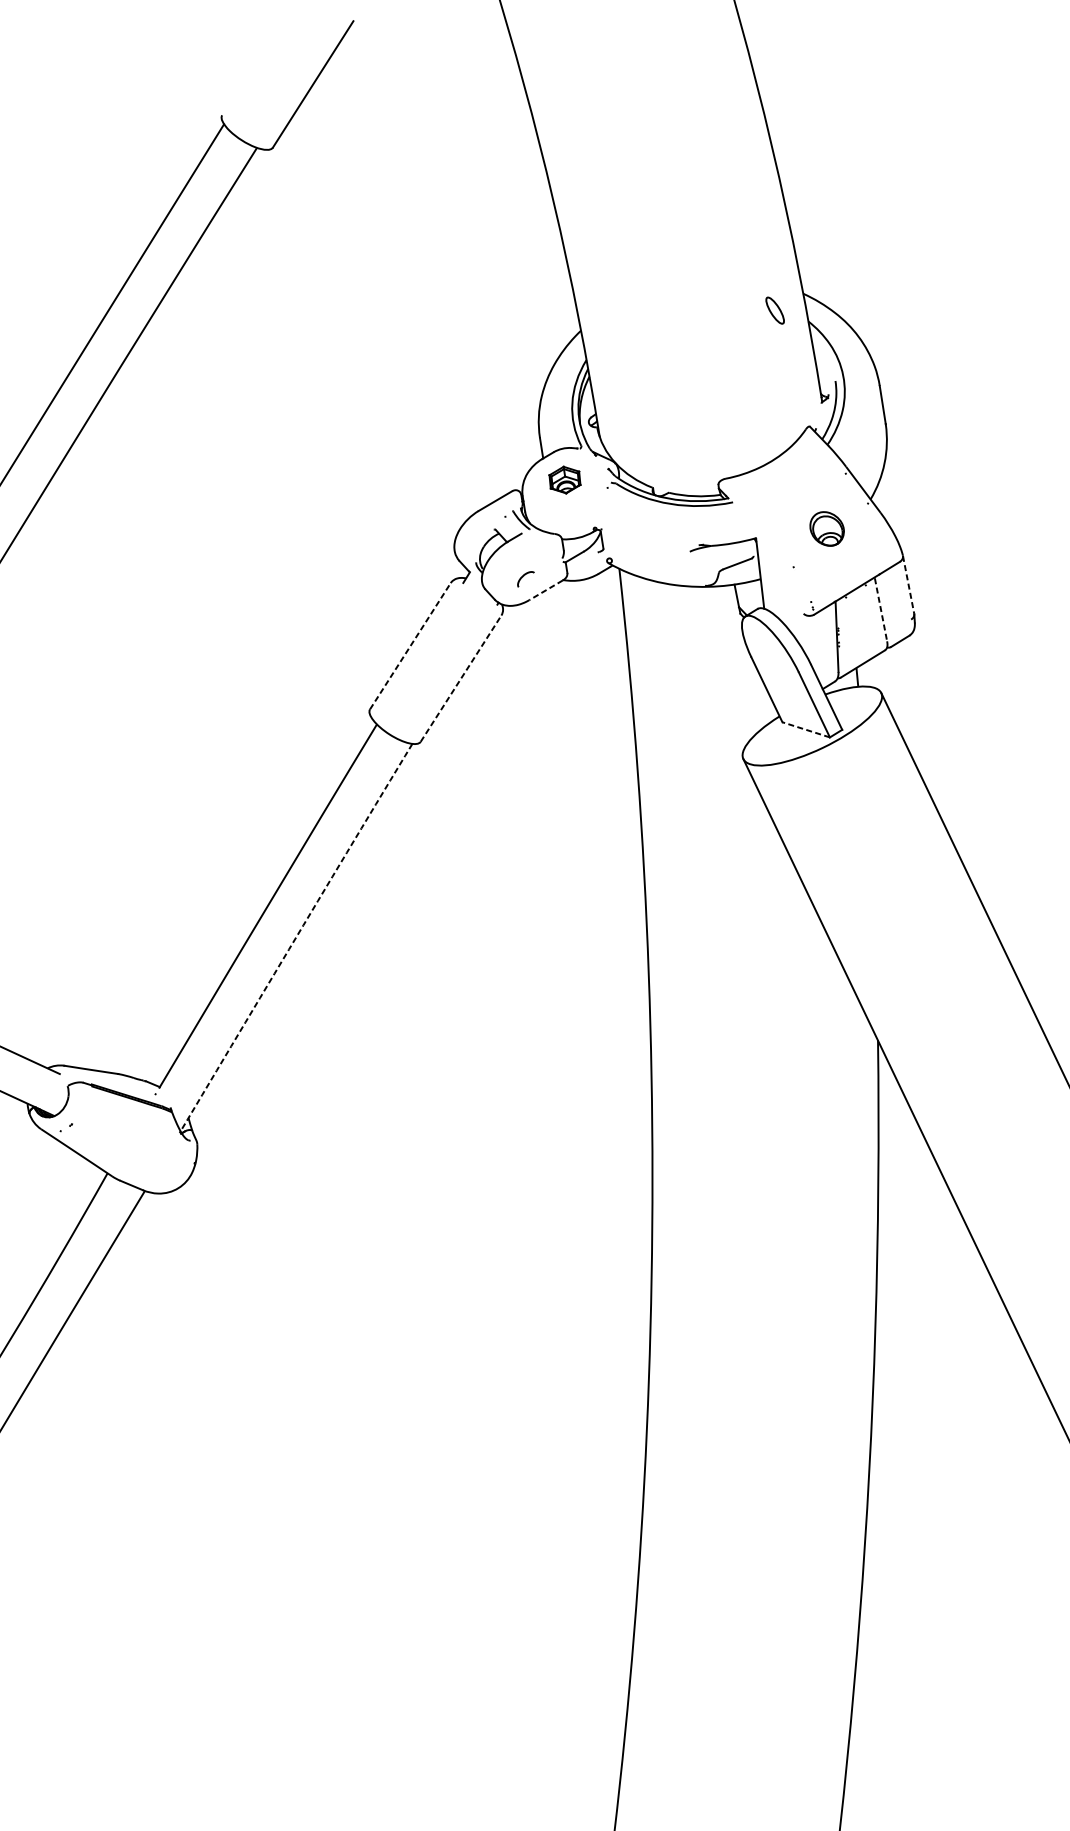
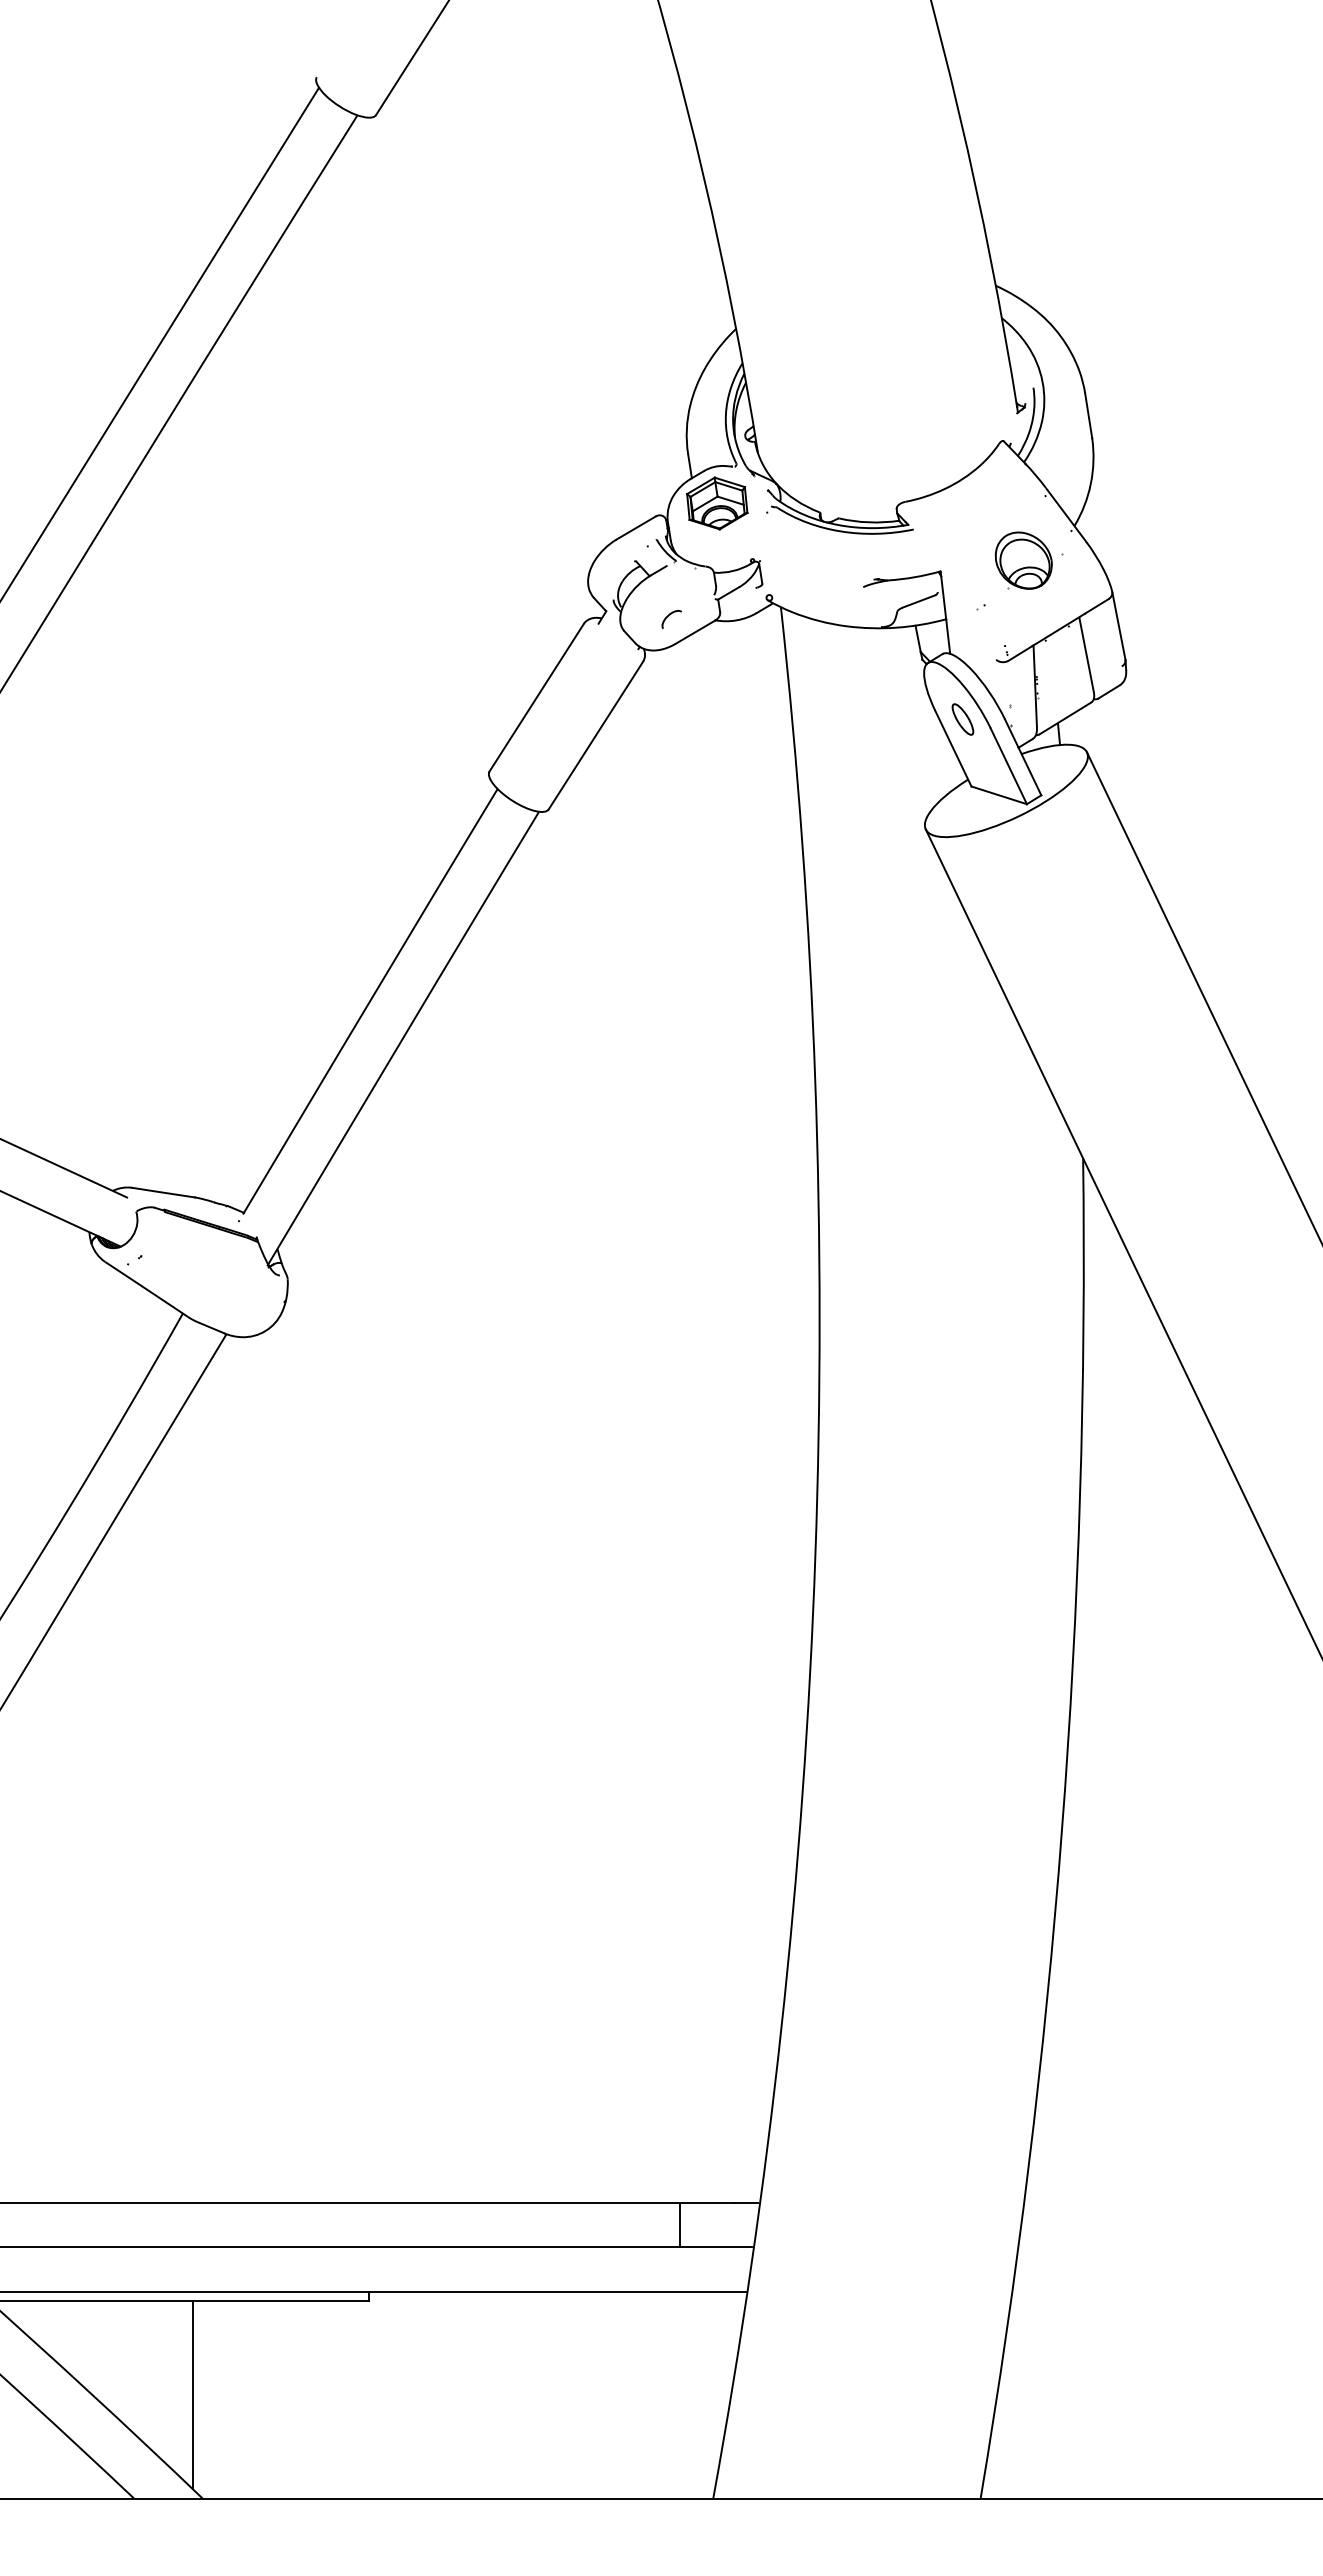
part: (774, 310) -> (962, 719), moved
part: (565, 480) -> (717, 503), size x1.67
part: (826, 528) -> (1023, 560), size x1.43
line: (908, 585) -> (1118, 626), dashed -> solid
line: (546, 590) -> (695, 632), dashed -> solid
line: (880, 610) -> (1086, 655), dashed -> solid
line: (410, 646) -> (536, 697), dashed -> solid
line: (460, 678) -> (595, 735), dashed -> solid
line: (805, 729) -> (998, 795), dashed -> solid
line: (296, 937) -> (403, 1037), dashed -> solid

